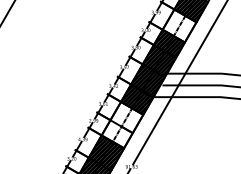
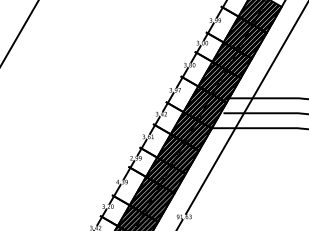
hatch: (179, 25) -> (245, 37), added
hatch: (122, 124) -> (172, 163), added

